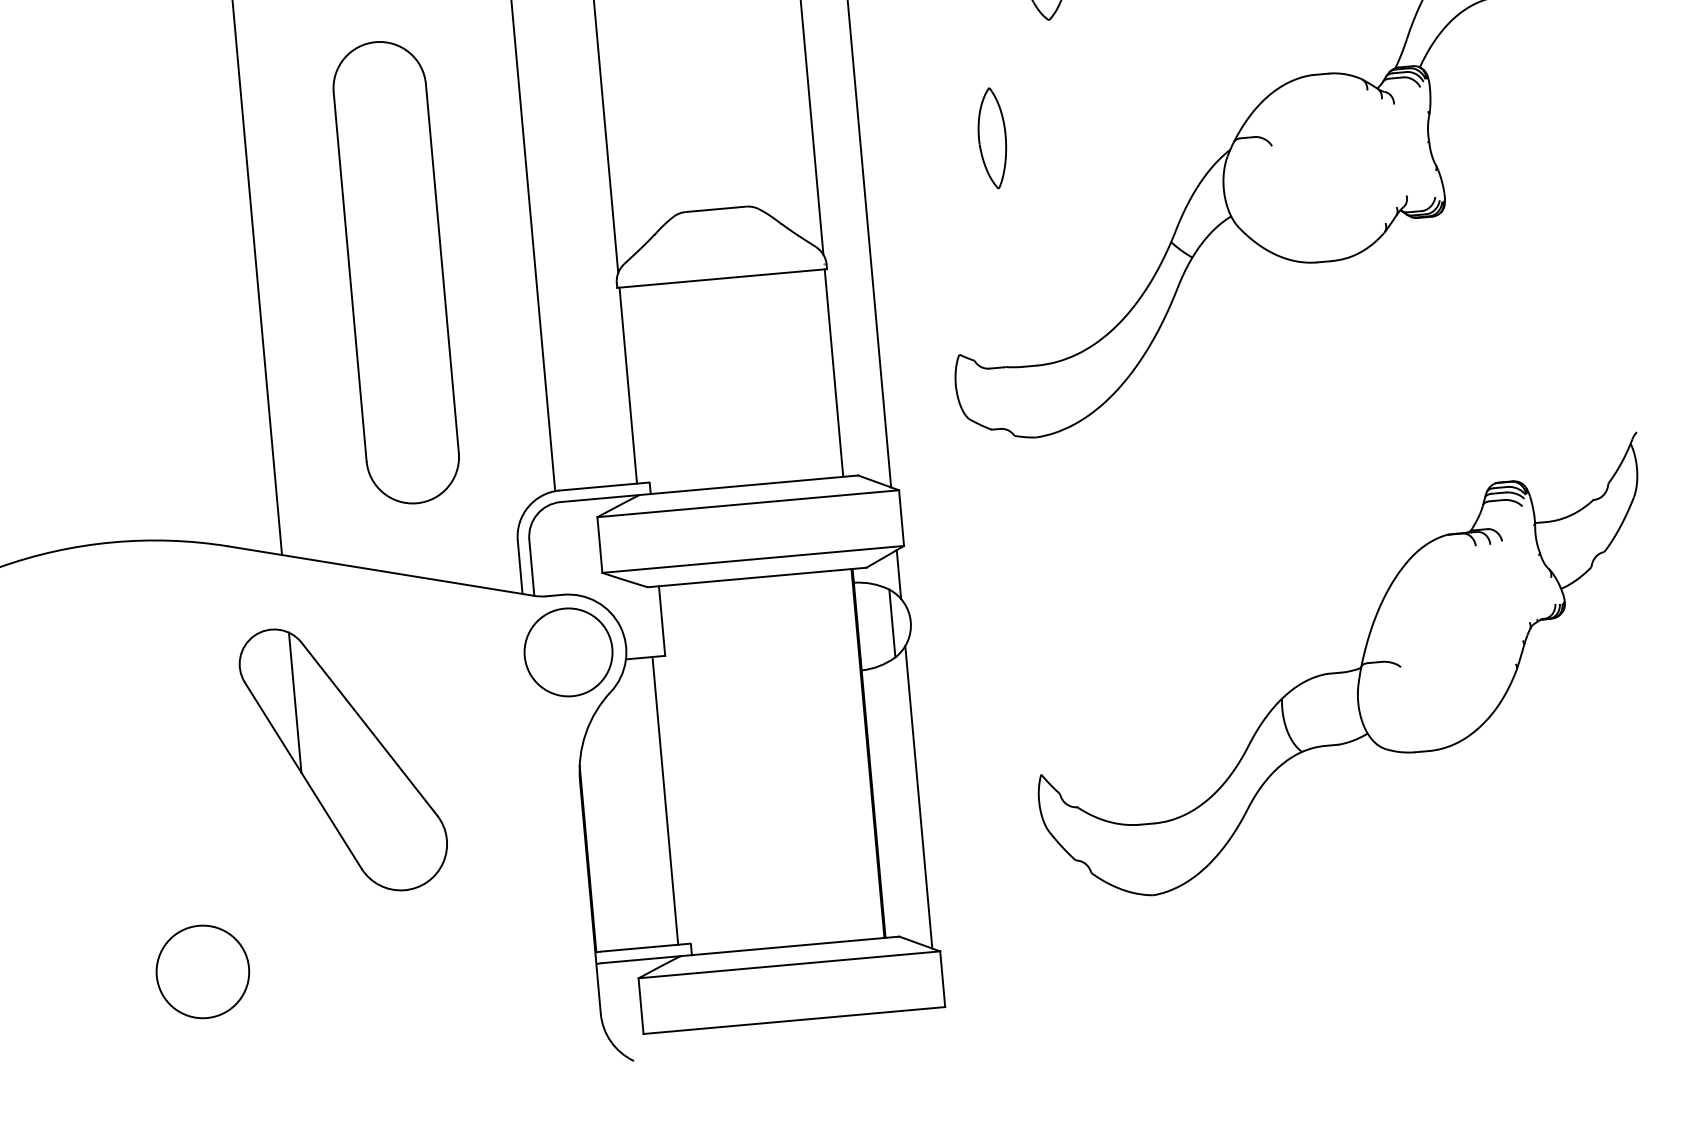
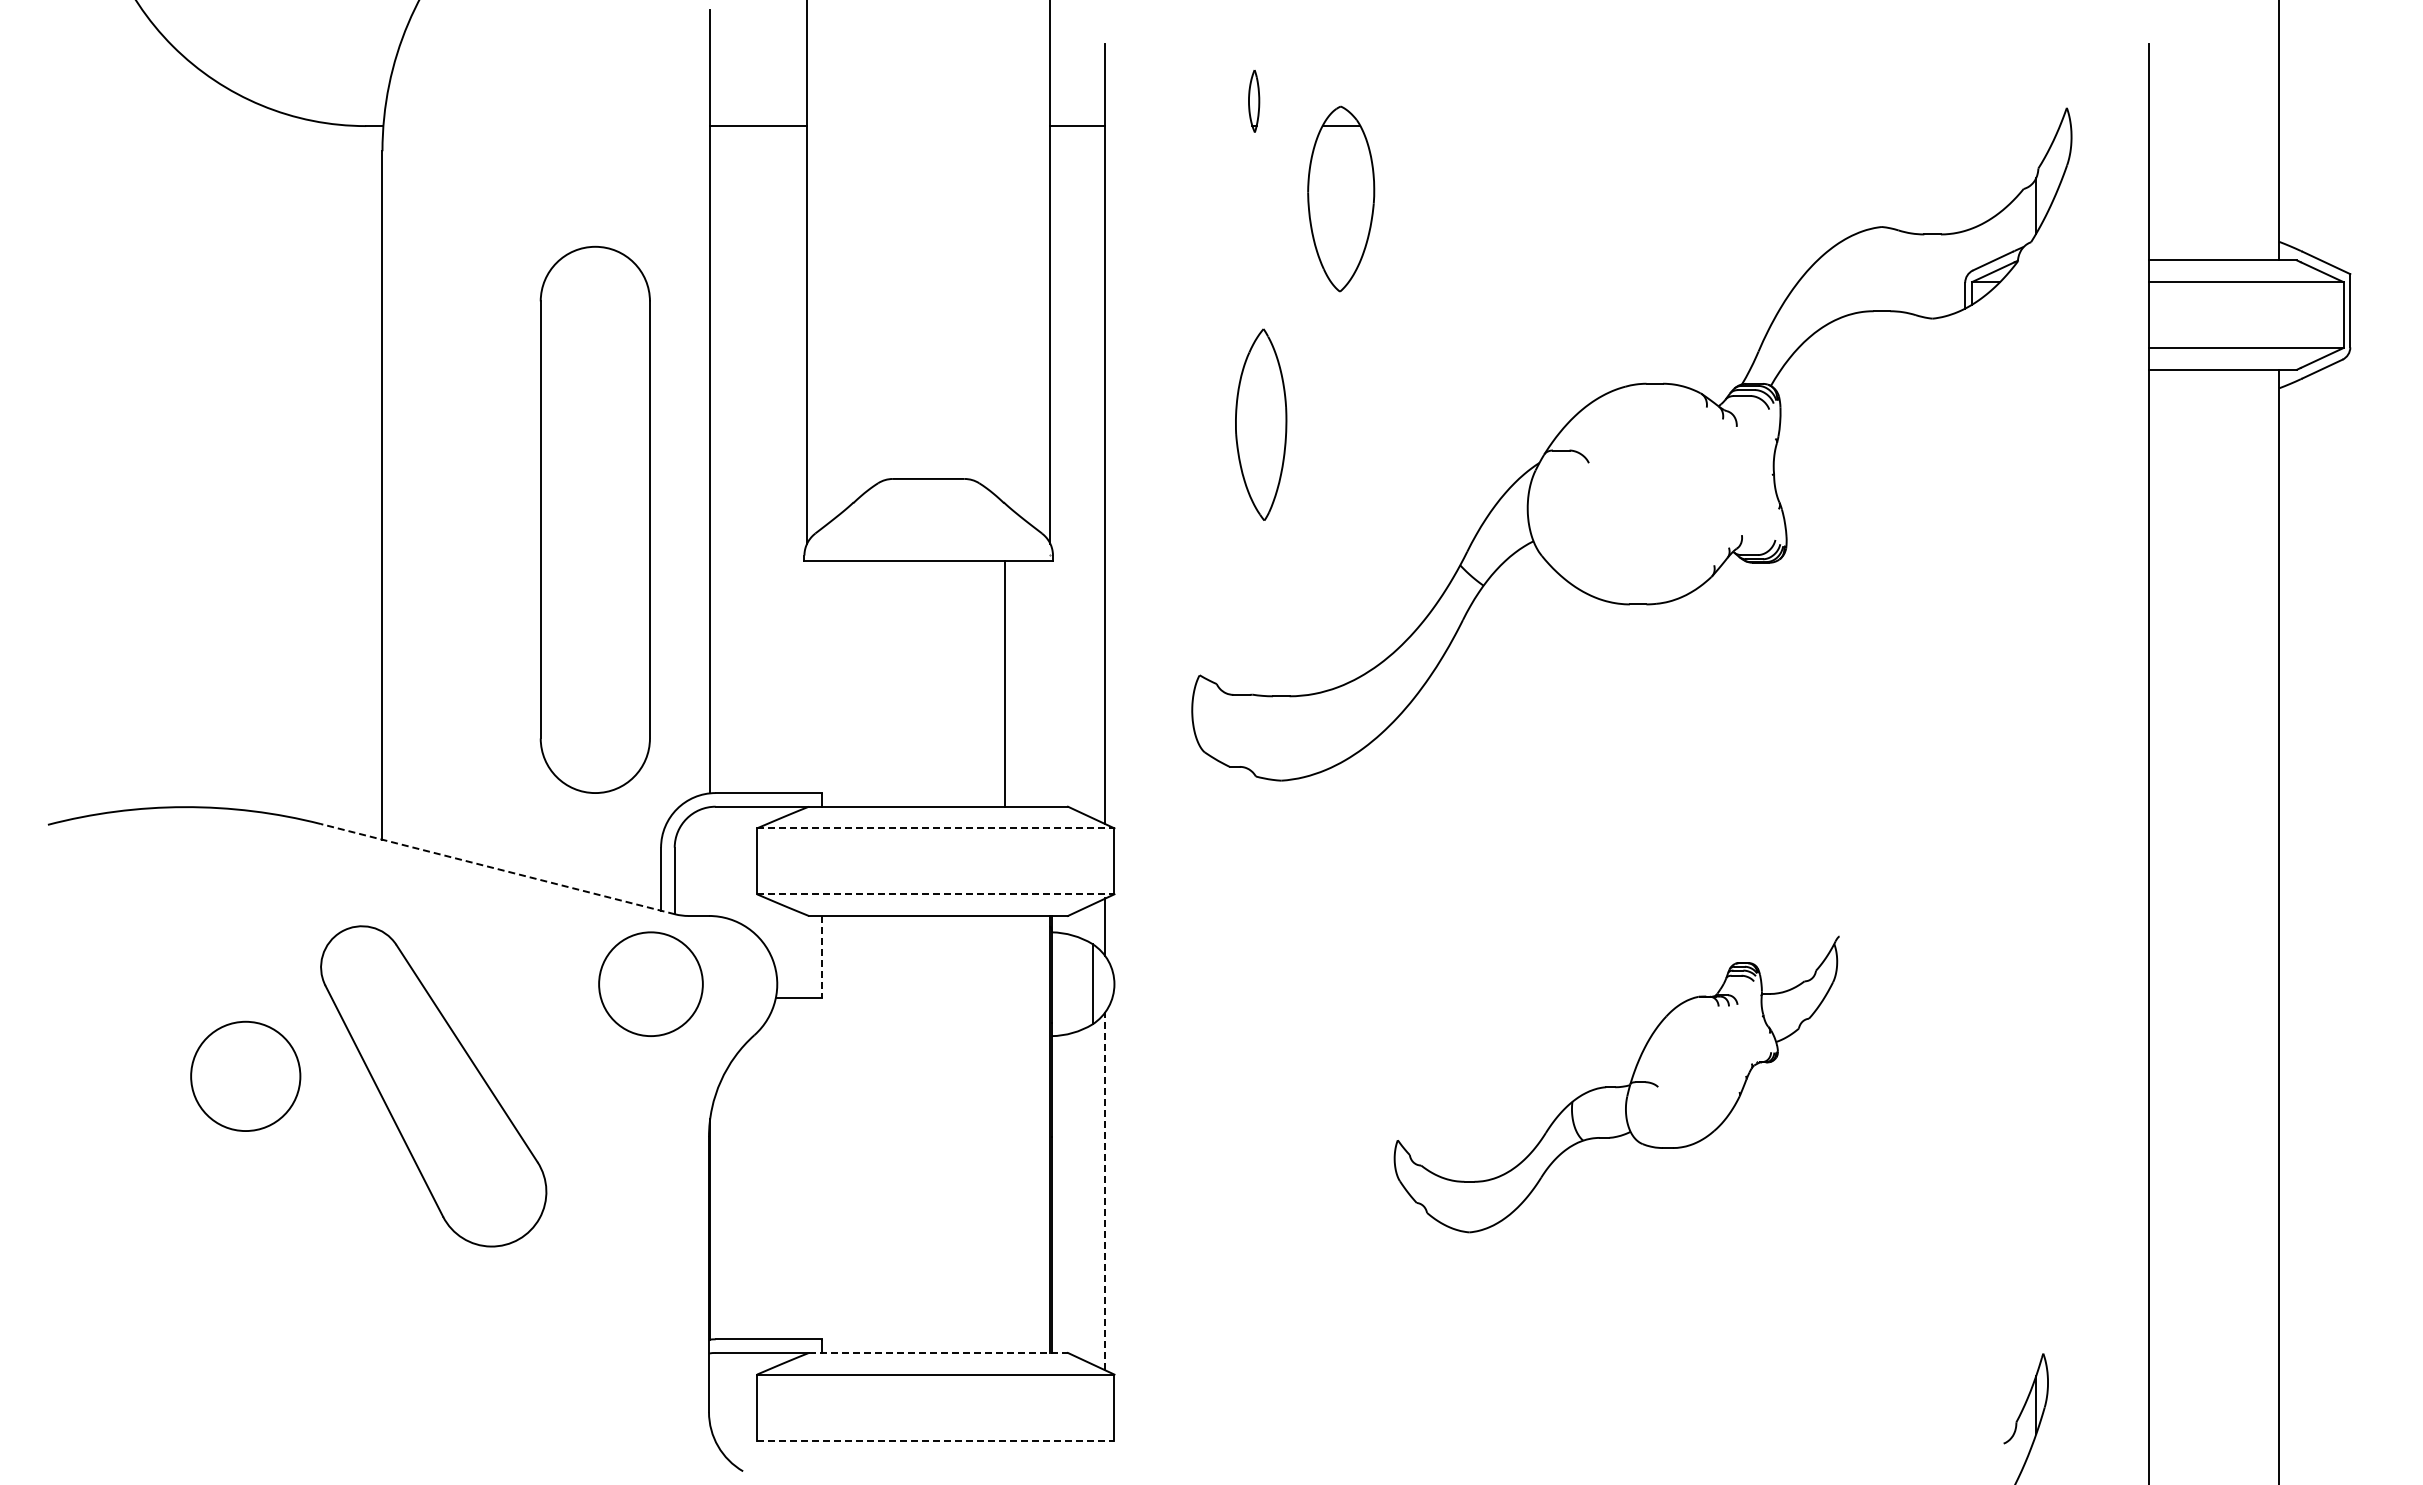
part: (991, 138) -> (1260, 424), size x1.6
part: (395, 272) -> (594, 519), moved
line: (834, 372) -> (1005, 683), moved
line: (628, 385) -> (807, 676), removed
line: (748, 503) -> (935, 828), solid -> dashed
line: (752, 559) -> (935, 894), solid -> dashed
line: (381, 571) -> (497, 869), solid -> dashed
line: (662, 621) -> (822, 957), solid -> dashed
circle: (568, 651) -> (650, 983), moved
part: (1342, 668) -> (1616, 1084), size x0.6
line: (295, 702) -> (382, 1014), removed
line: (918, 796) -> (1105, 1190), solid -> dashed
line: (665, 800) -> (807, 1168), removed
line: (790, 945) -> (938, 1352), solid -> dashed
circle: (202, 971) -> (245, 1075), moved
line: (794, 1020) -> (935, 1440), solid -> dashed

